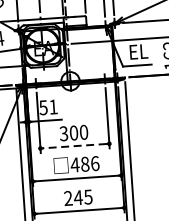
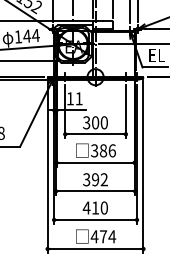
text: (42, 107) -> (69, 98), 51 -> 11
line: (74, 146) -> (95, 134), dashed -> solid
text: (74, 164) -> (94, 150), 486 -> 386
text: (78, 197) -> (95, 179), 245 -> 392

